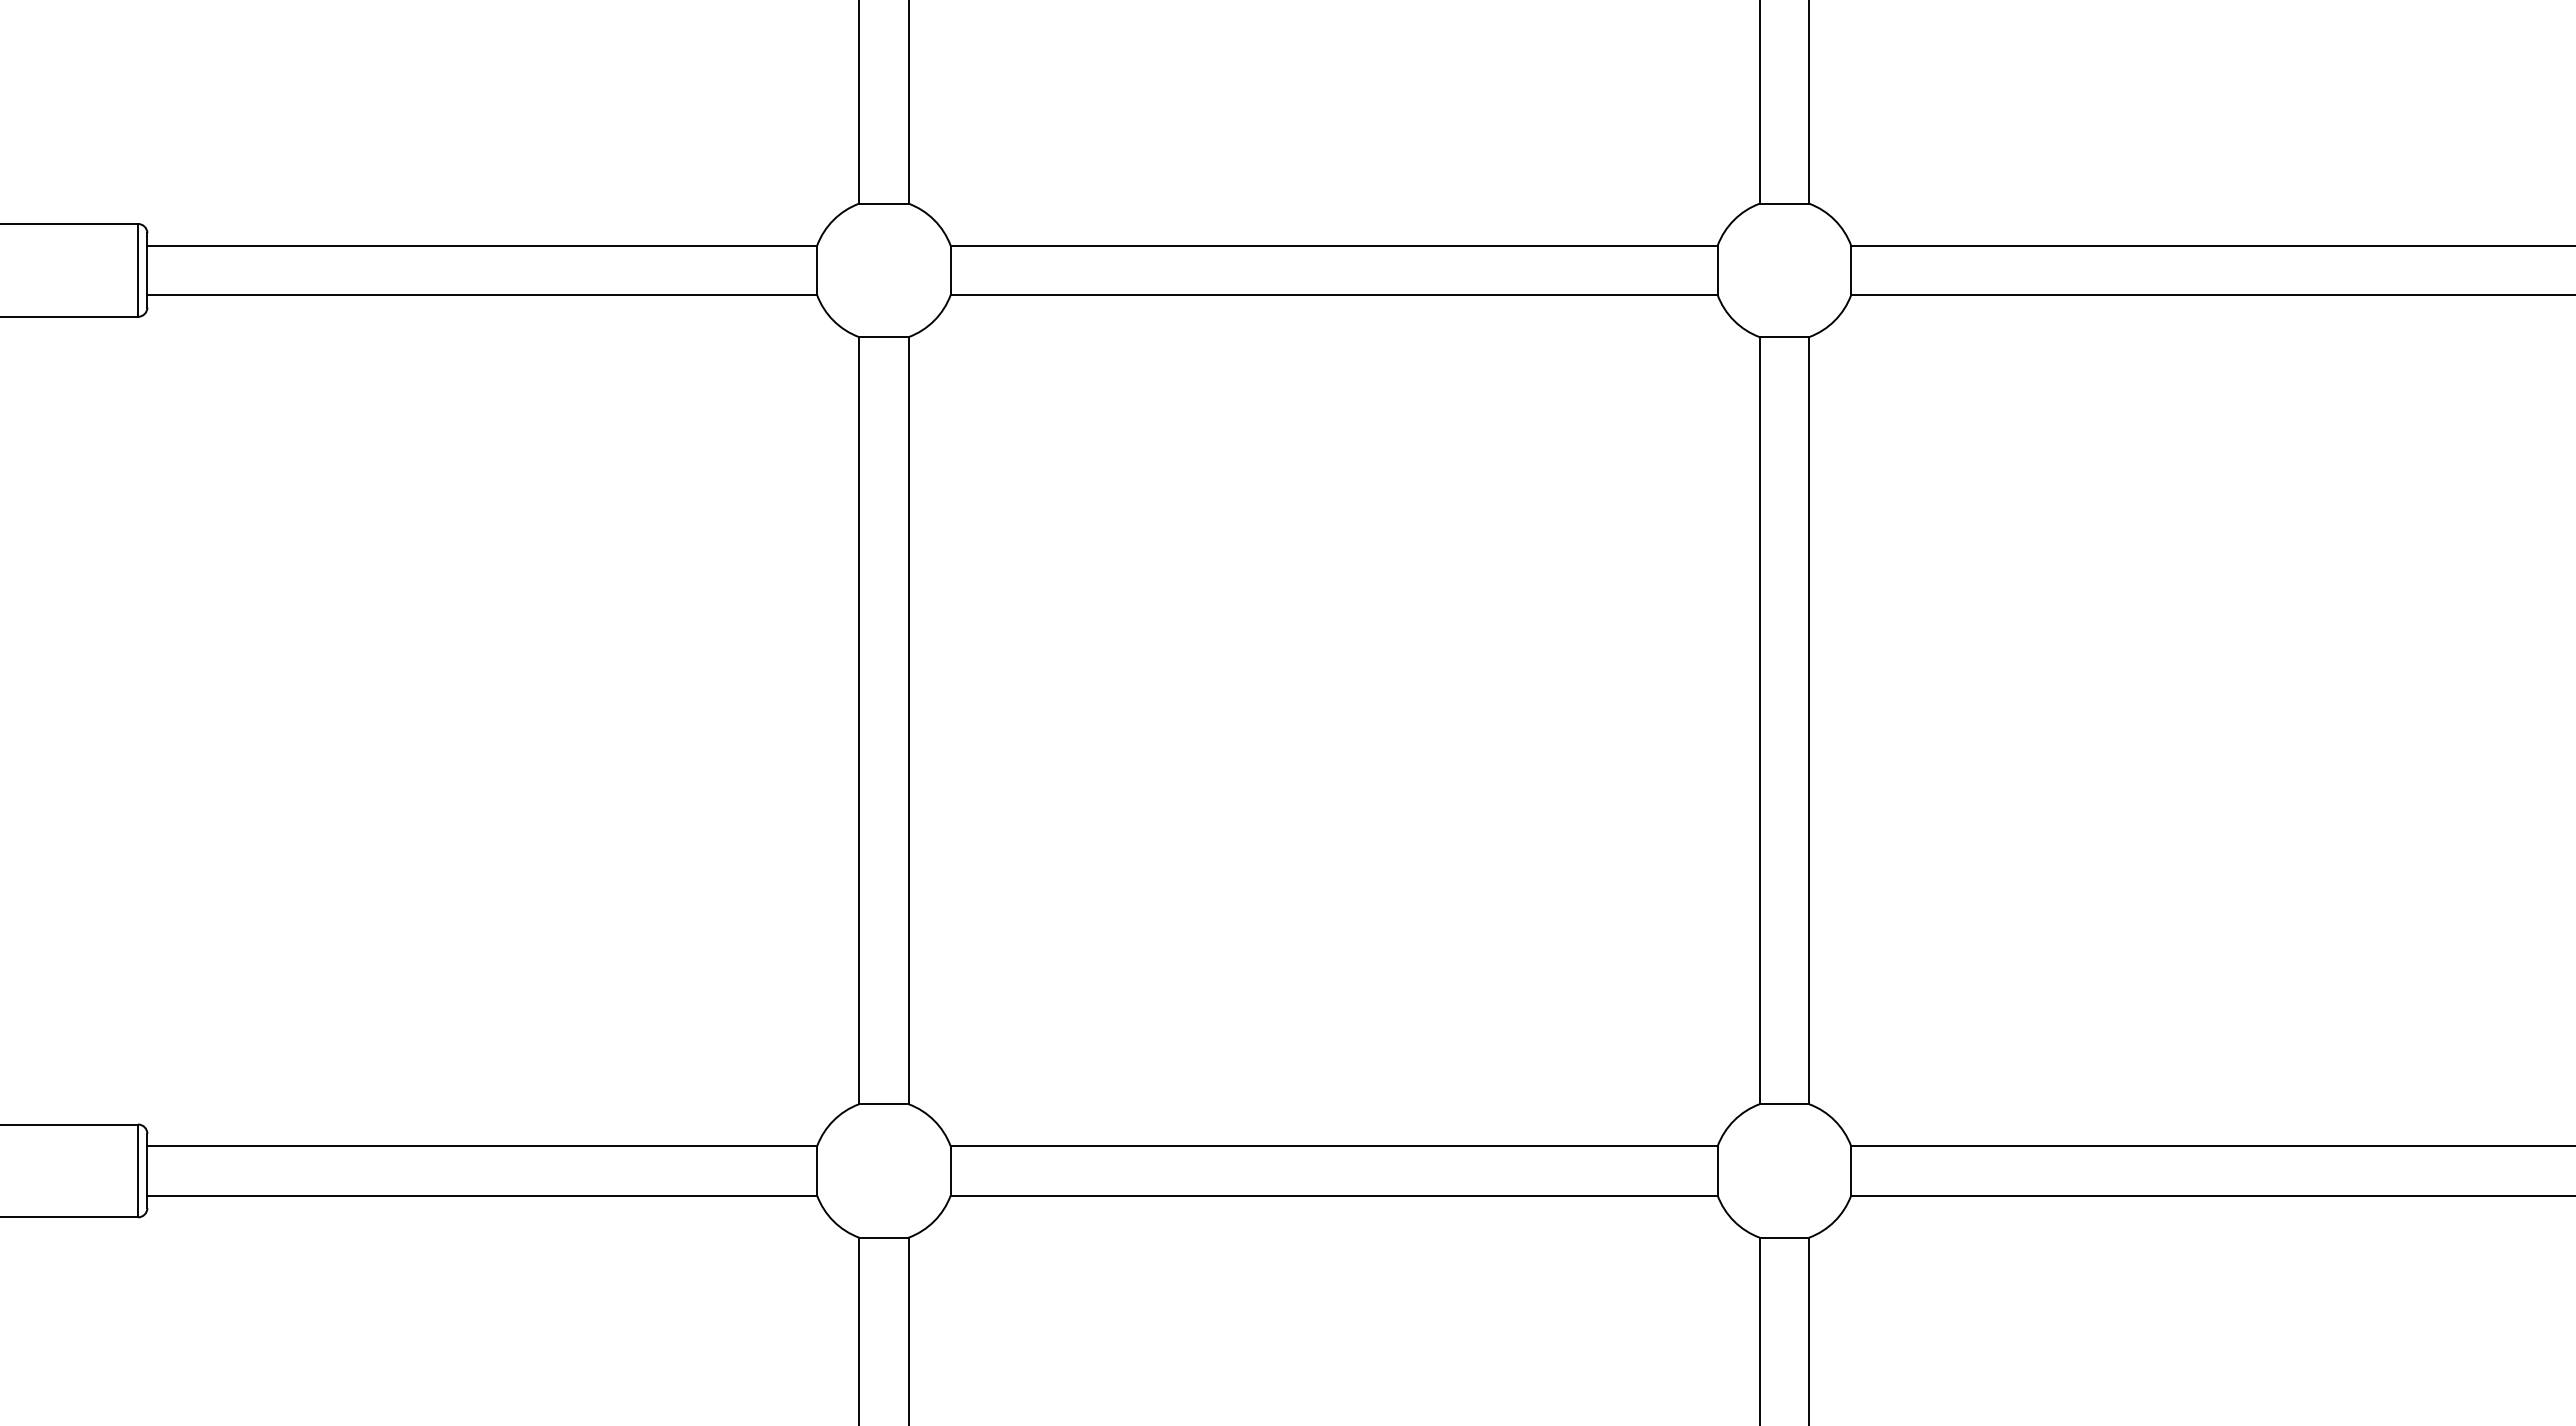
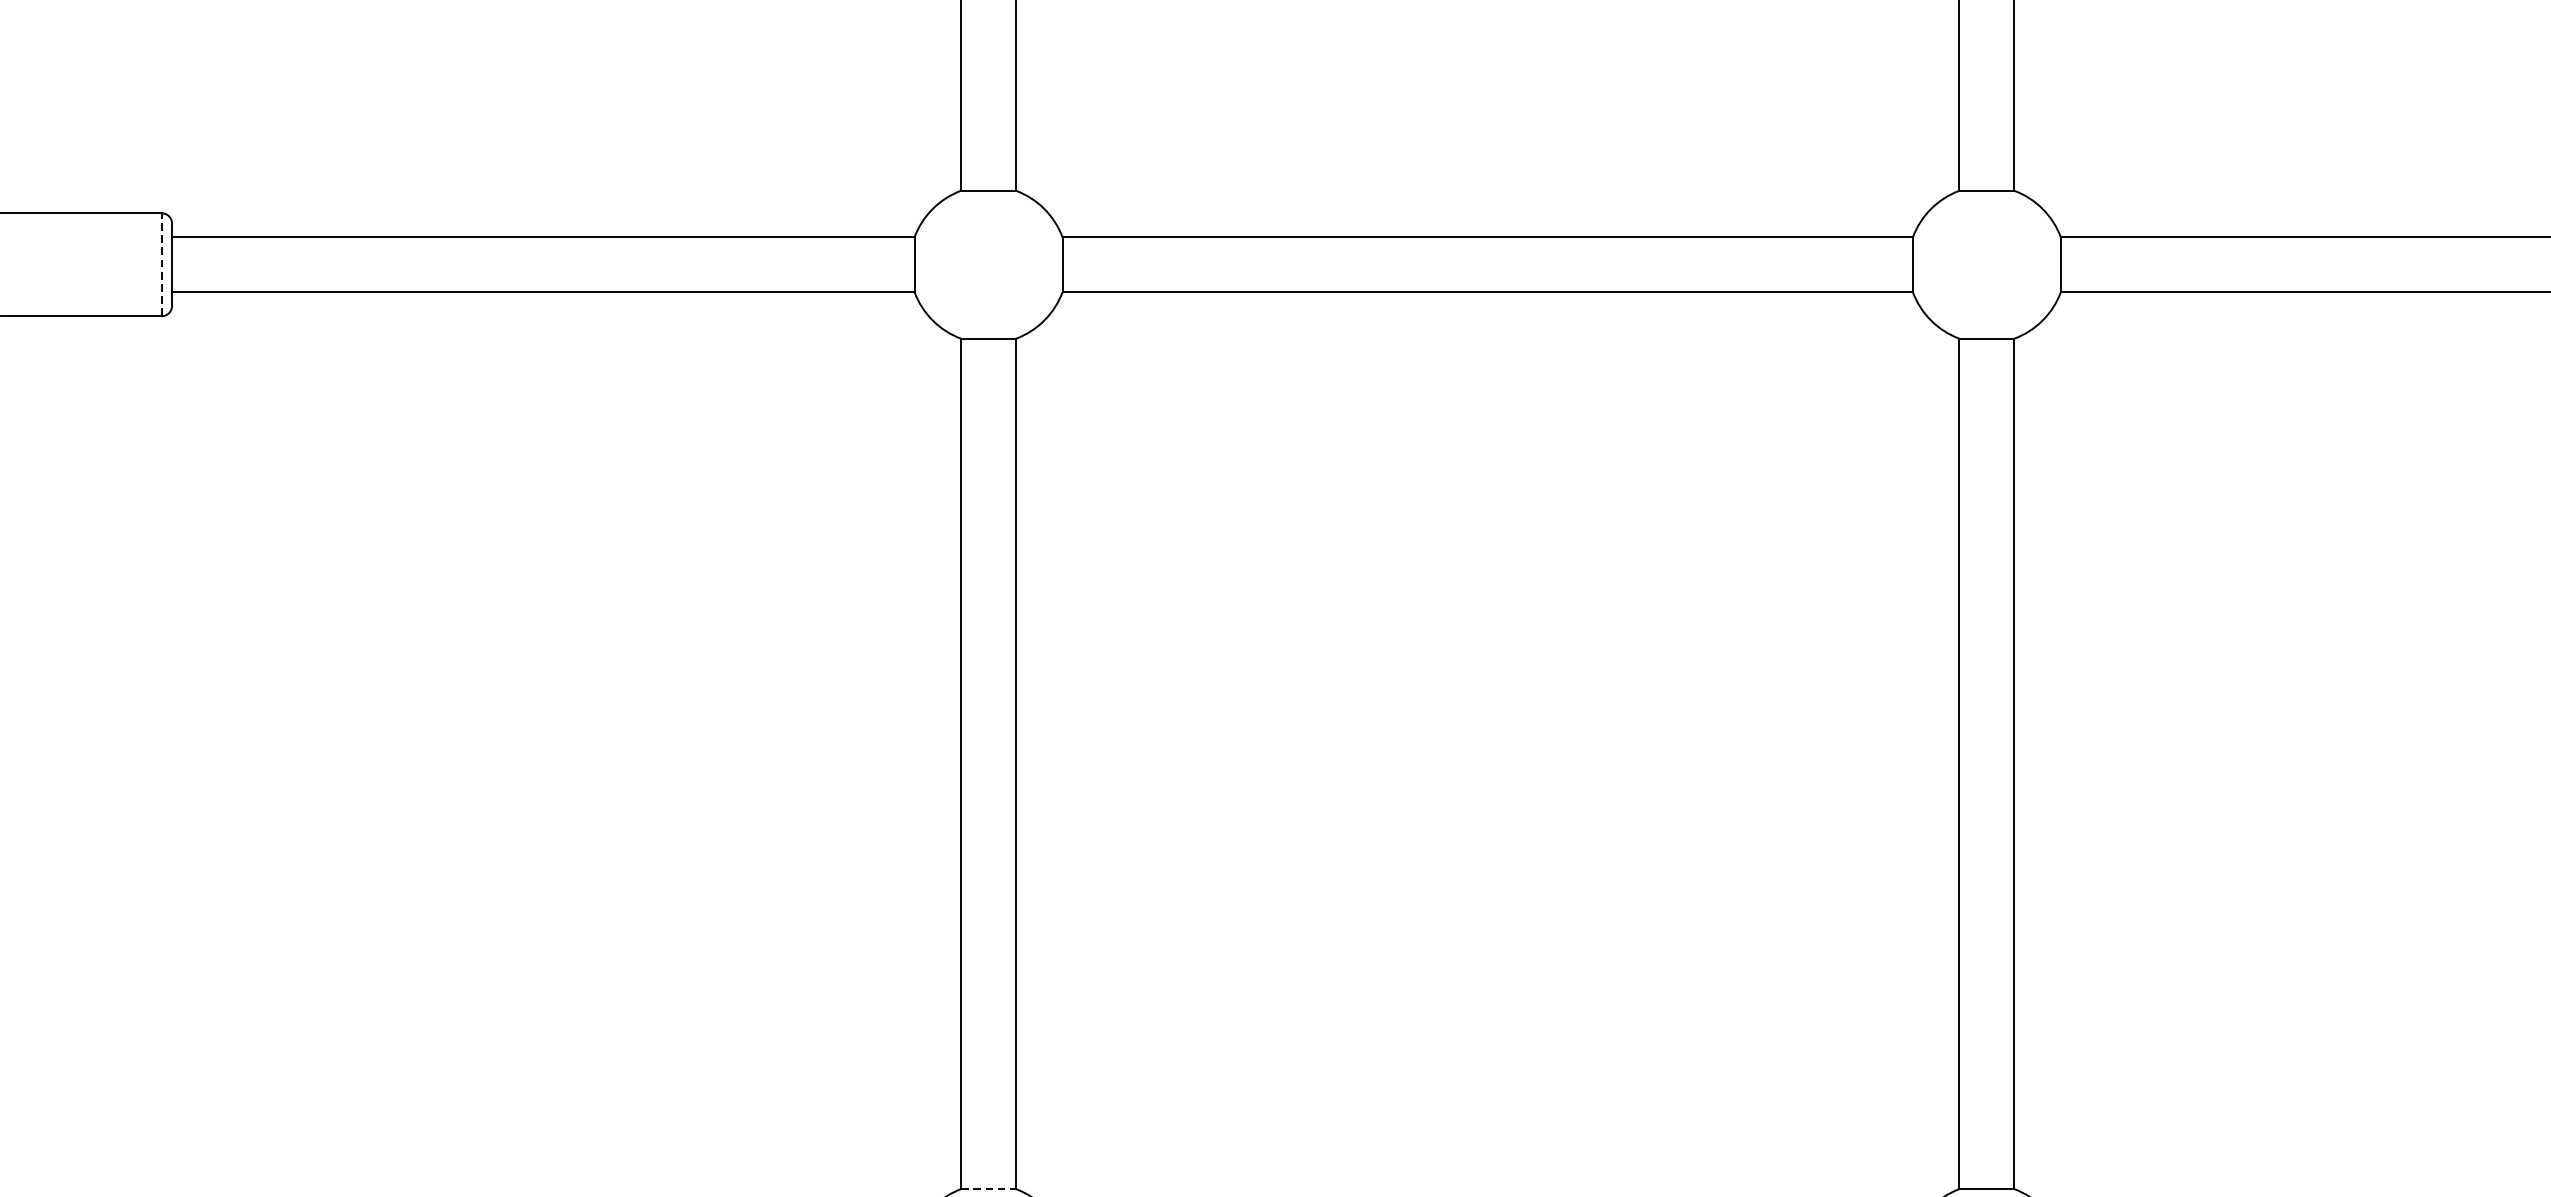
line: (138, 269) -> (162, 263), solid -> dashed
line: (883, 1104) -> (988, 1189), solid -> dashed

